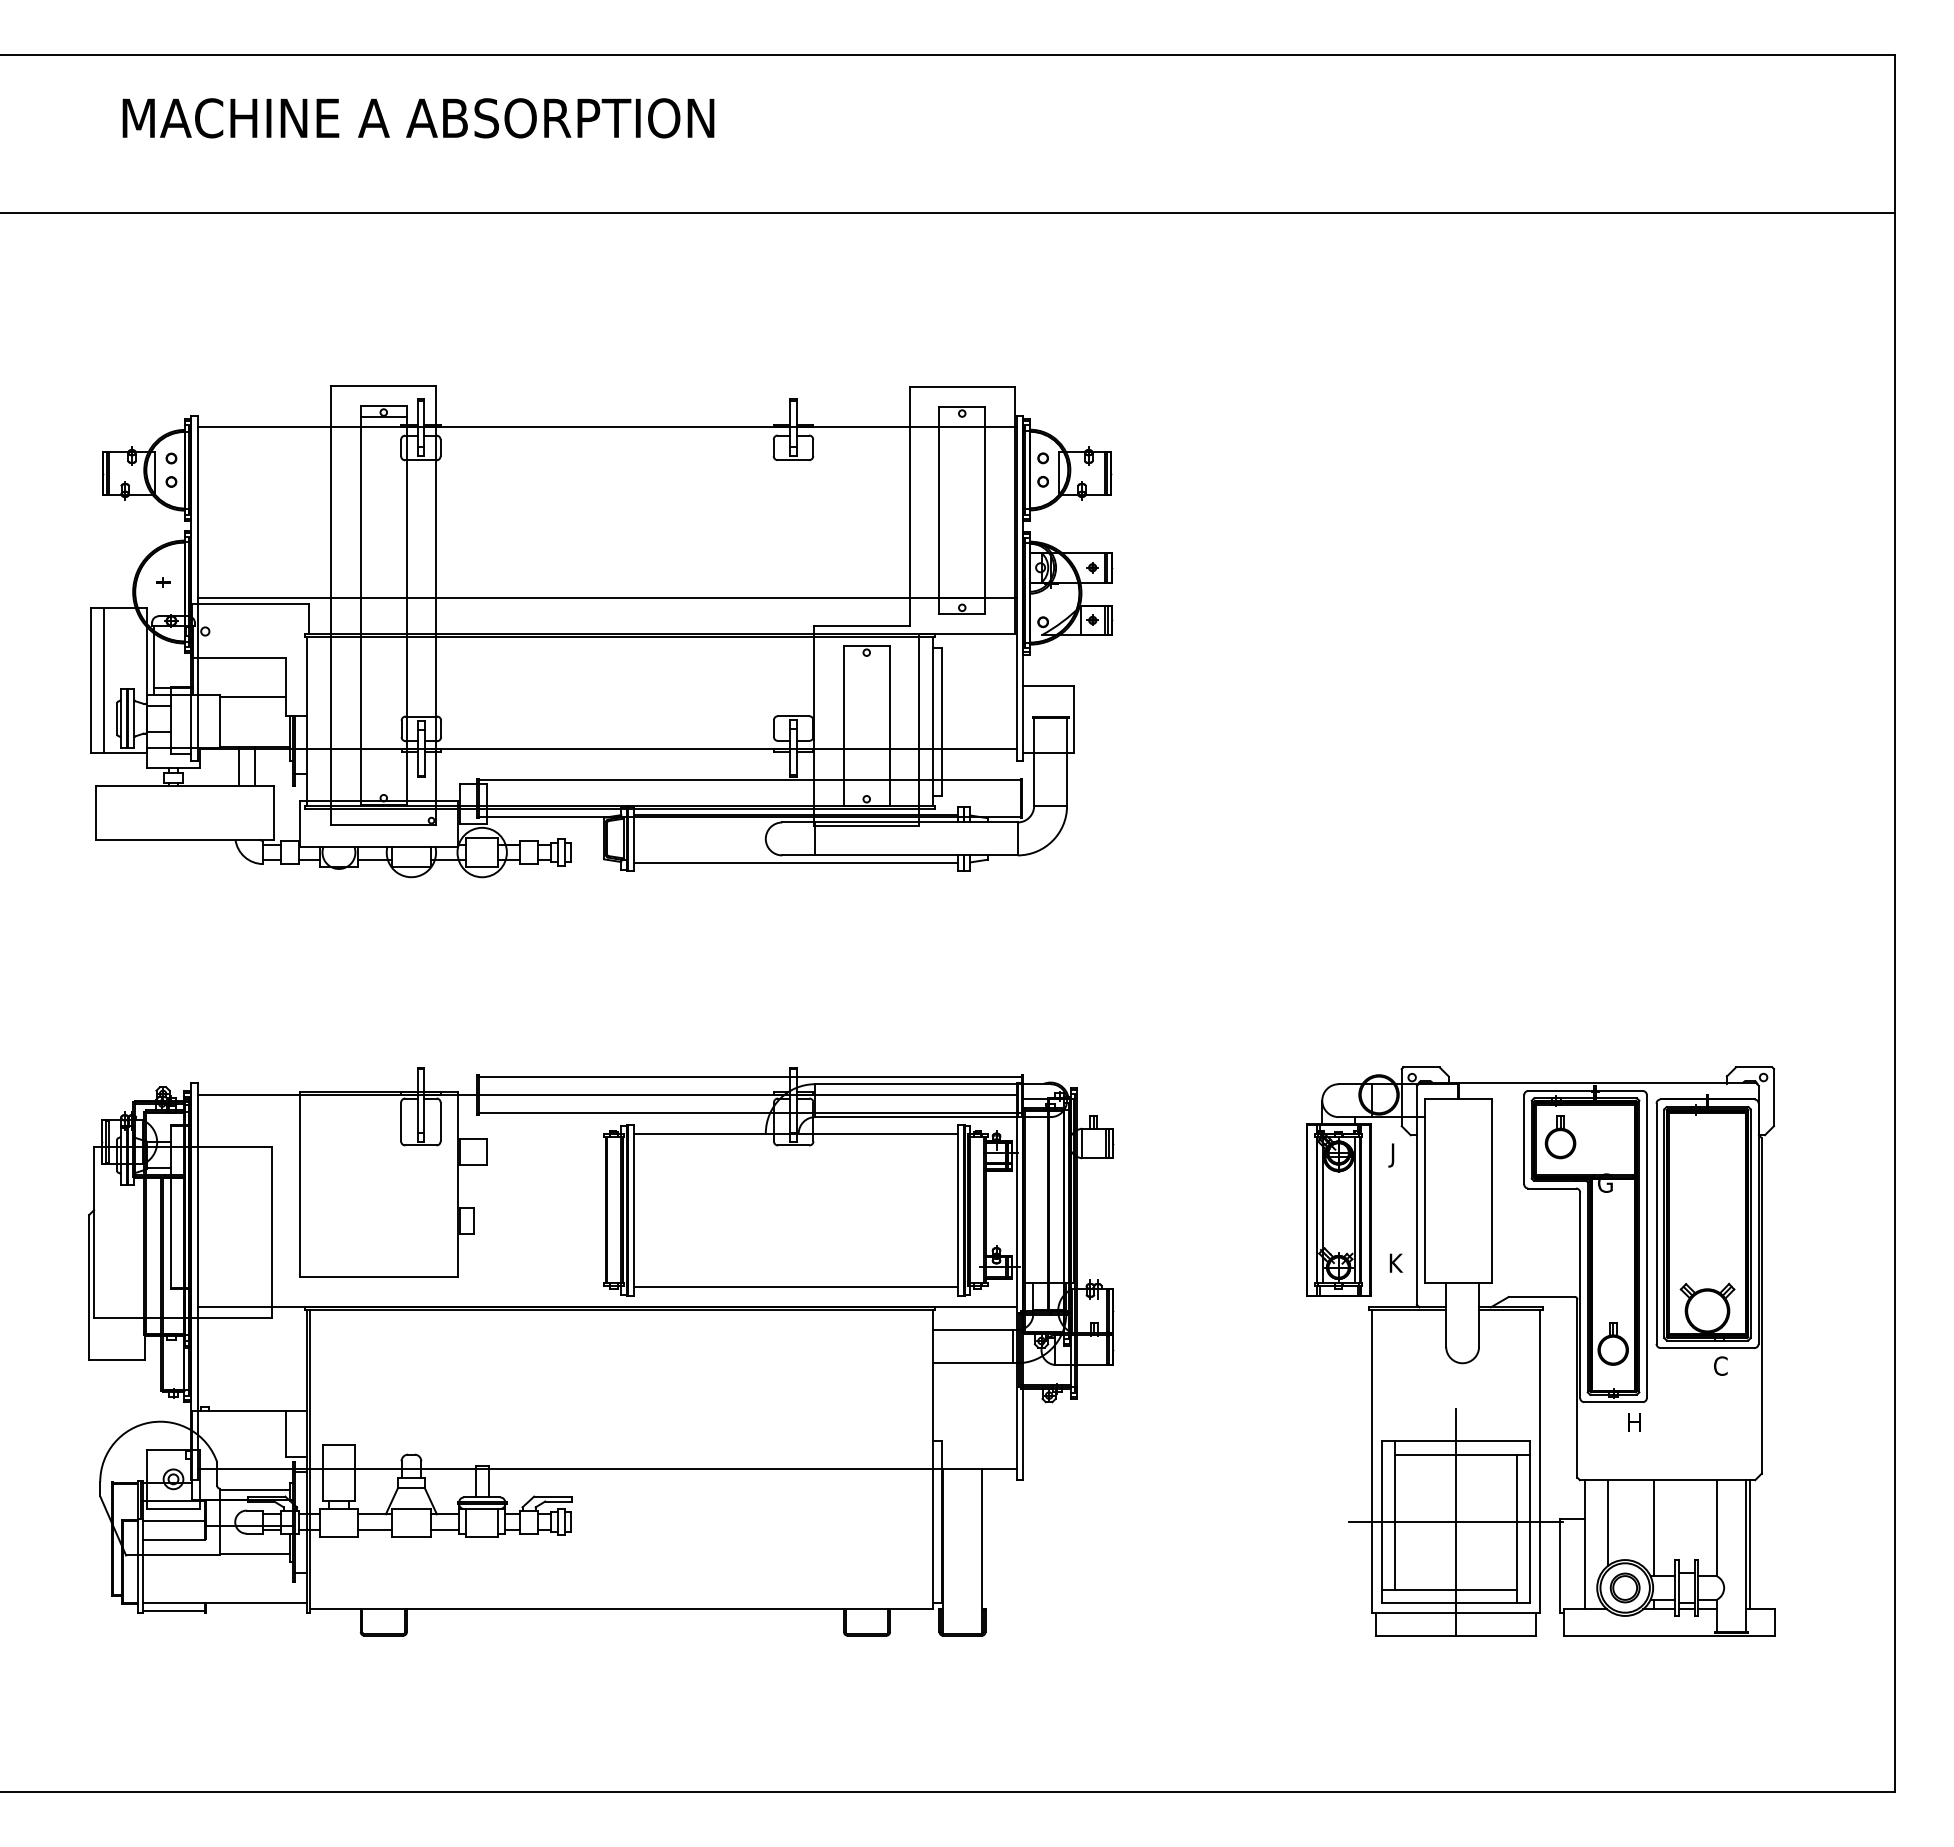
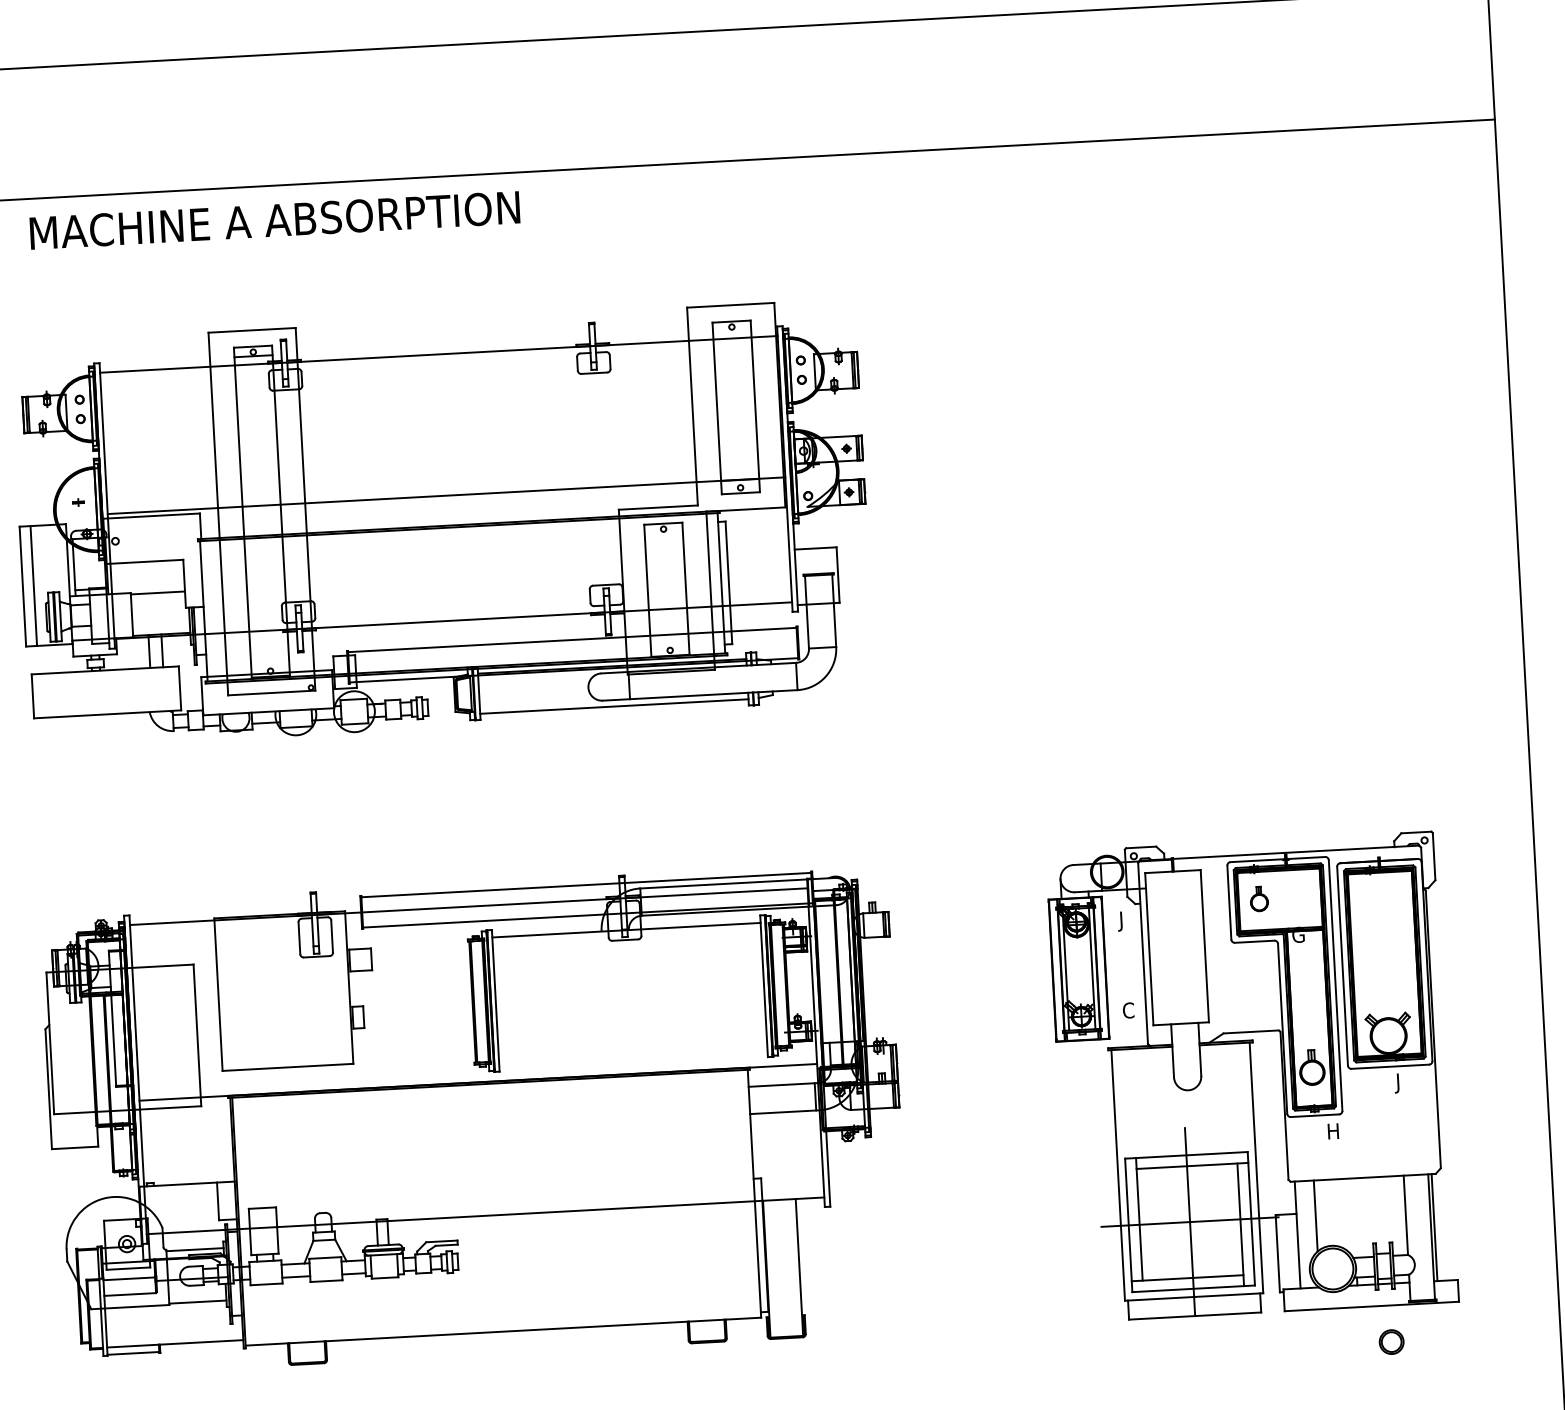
text: (418, 118) -> (274, 220), moved
part: (1560, 1137) -> (1259, 899), size x0.7
text: (1395, 1263) -> (1128, 1010), K -> C
line: (795, 1286) -> (633, 1056), removed
text: (1719, 1368) -> (1401, 1083), C -> J
line: (1653, 1528) -> (1353, 1218), removed
part: (1624, 1587) -> (1391, 1341), moved

